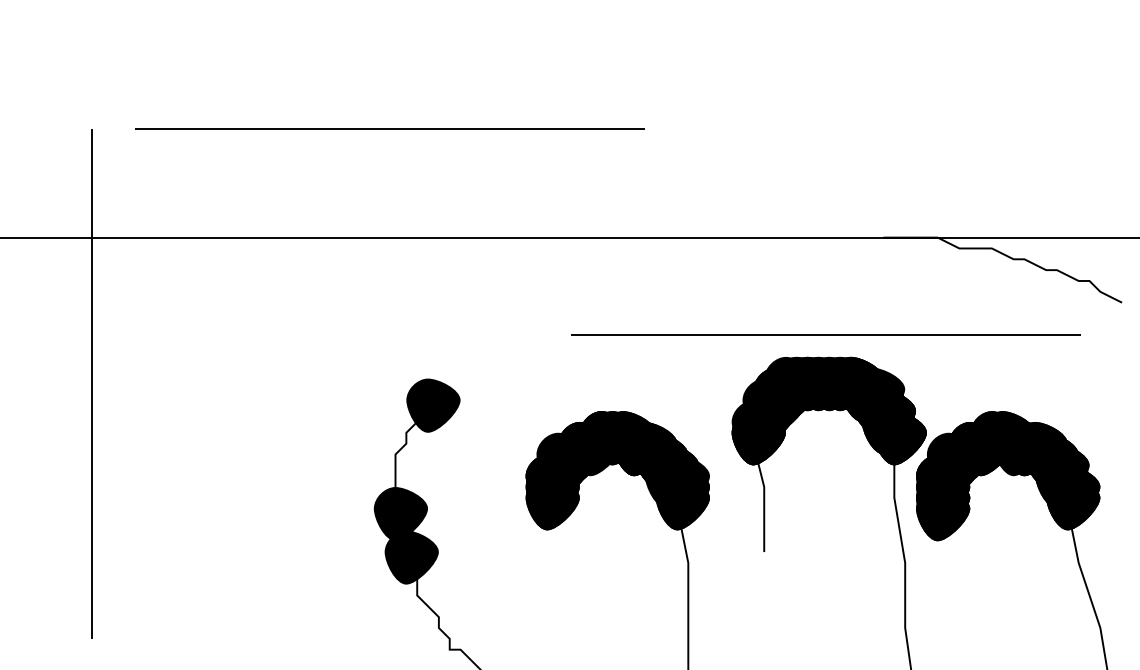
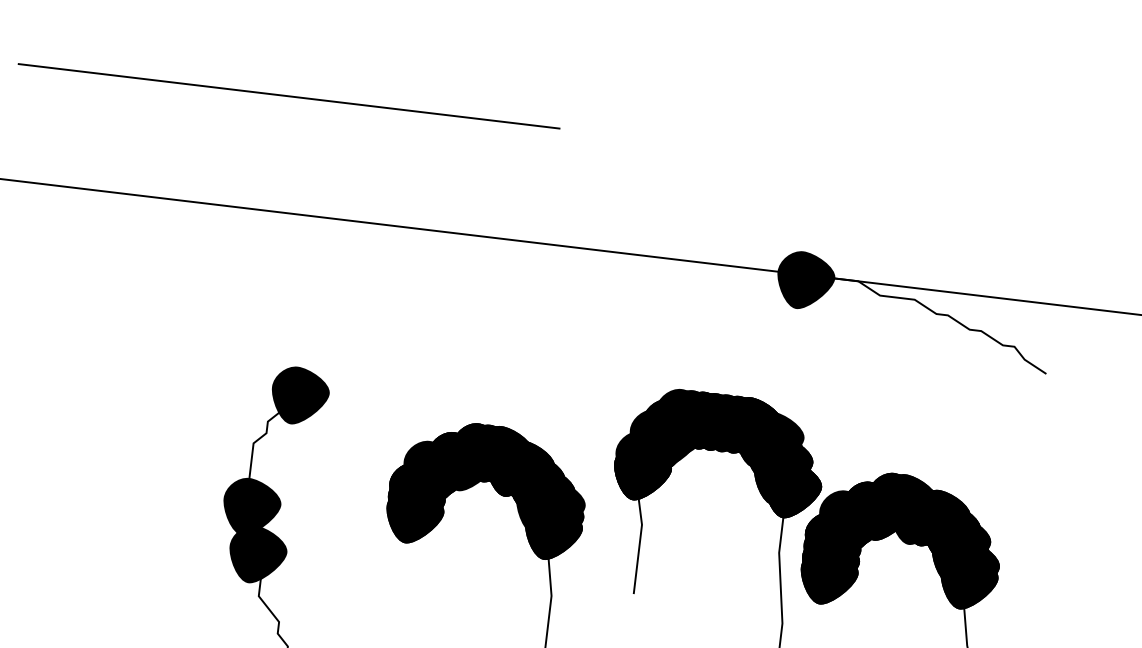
fill: (888, 242) -> (805, 280), added
line: (825, 334) -> (726, 370), removed

